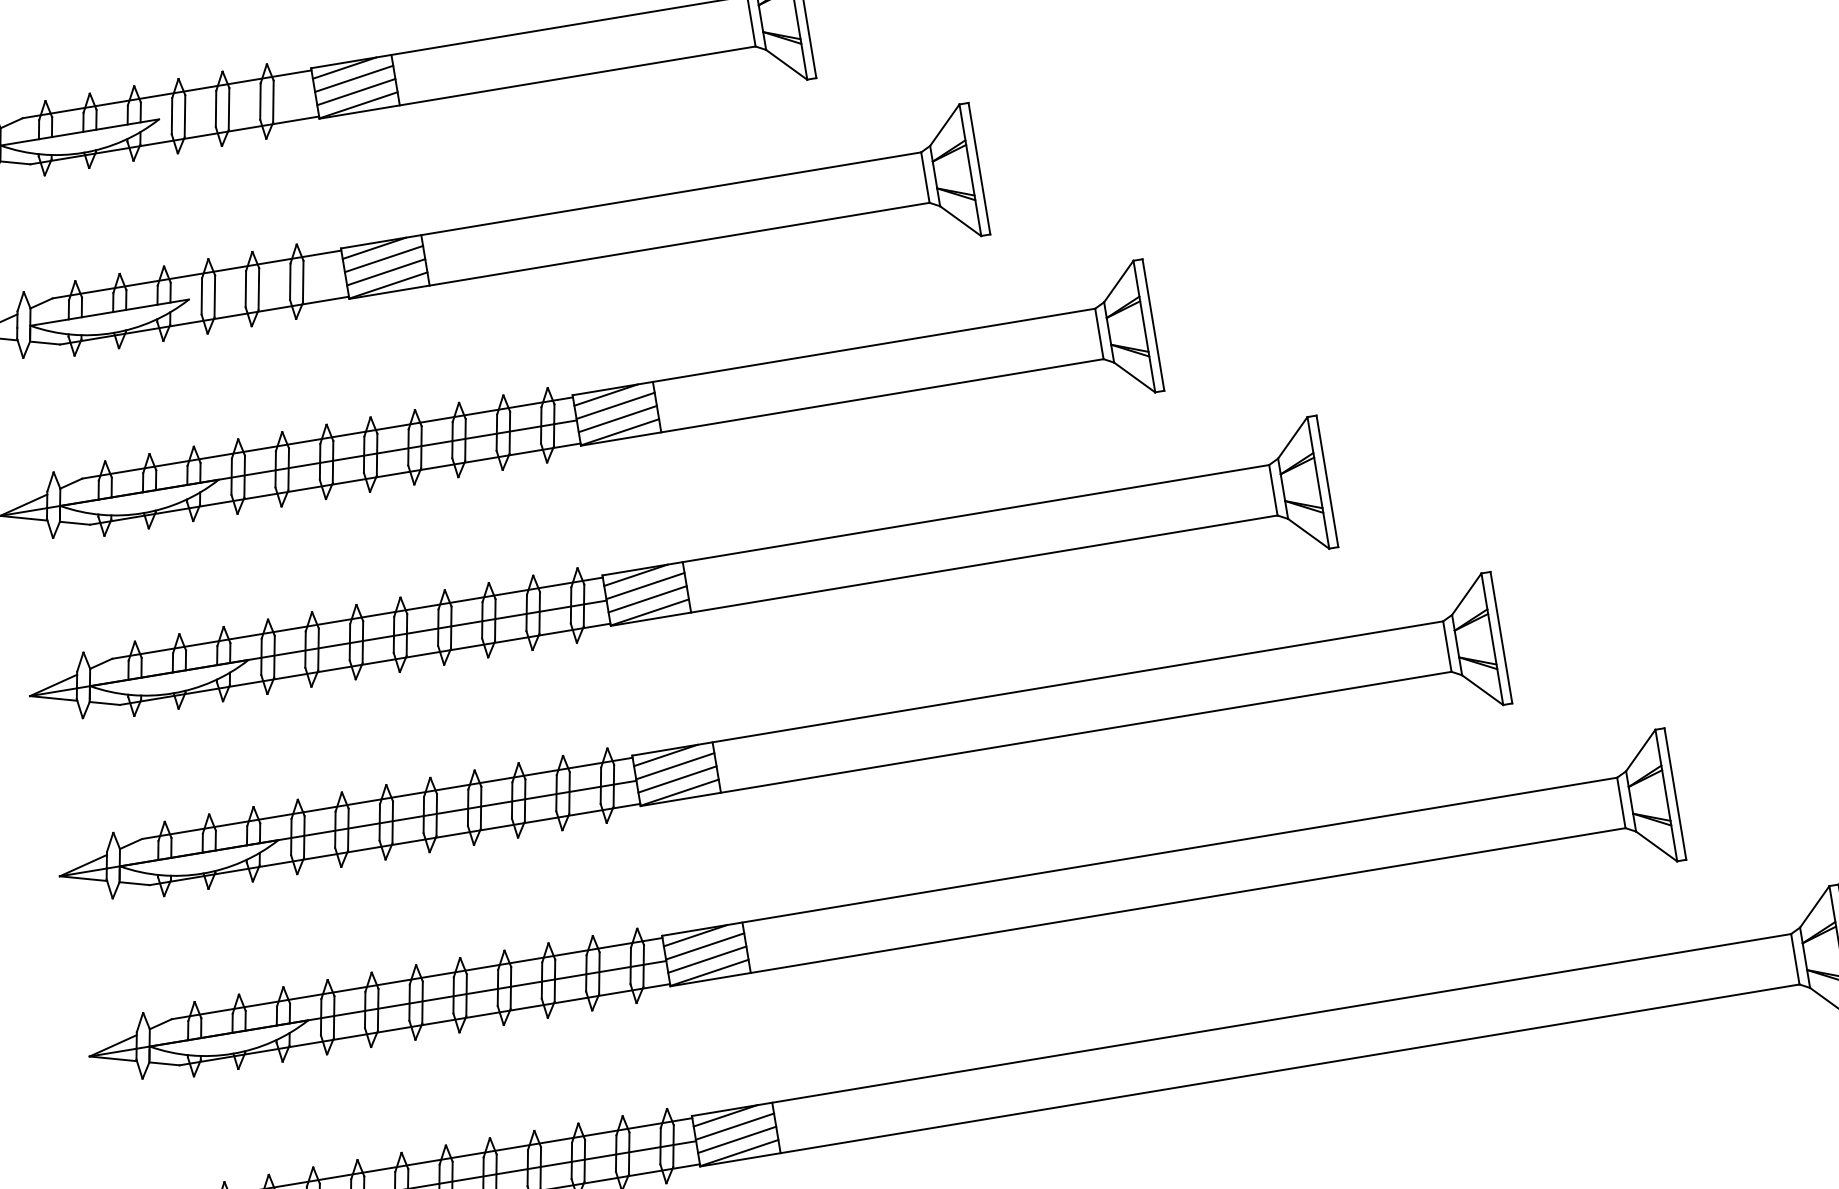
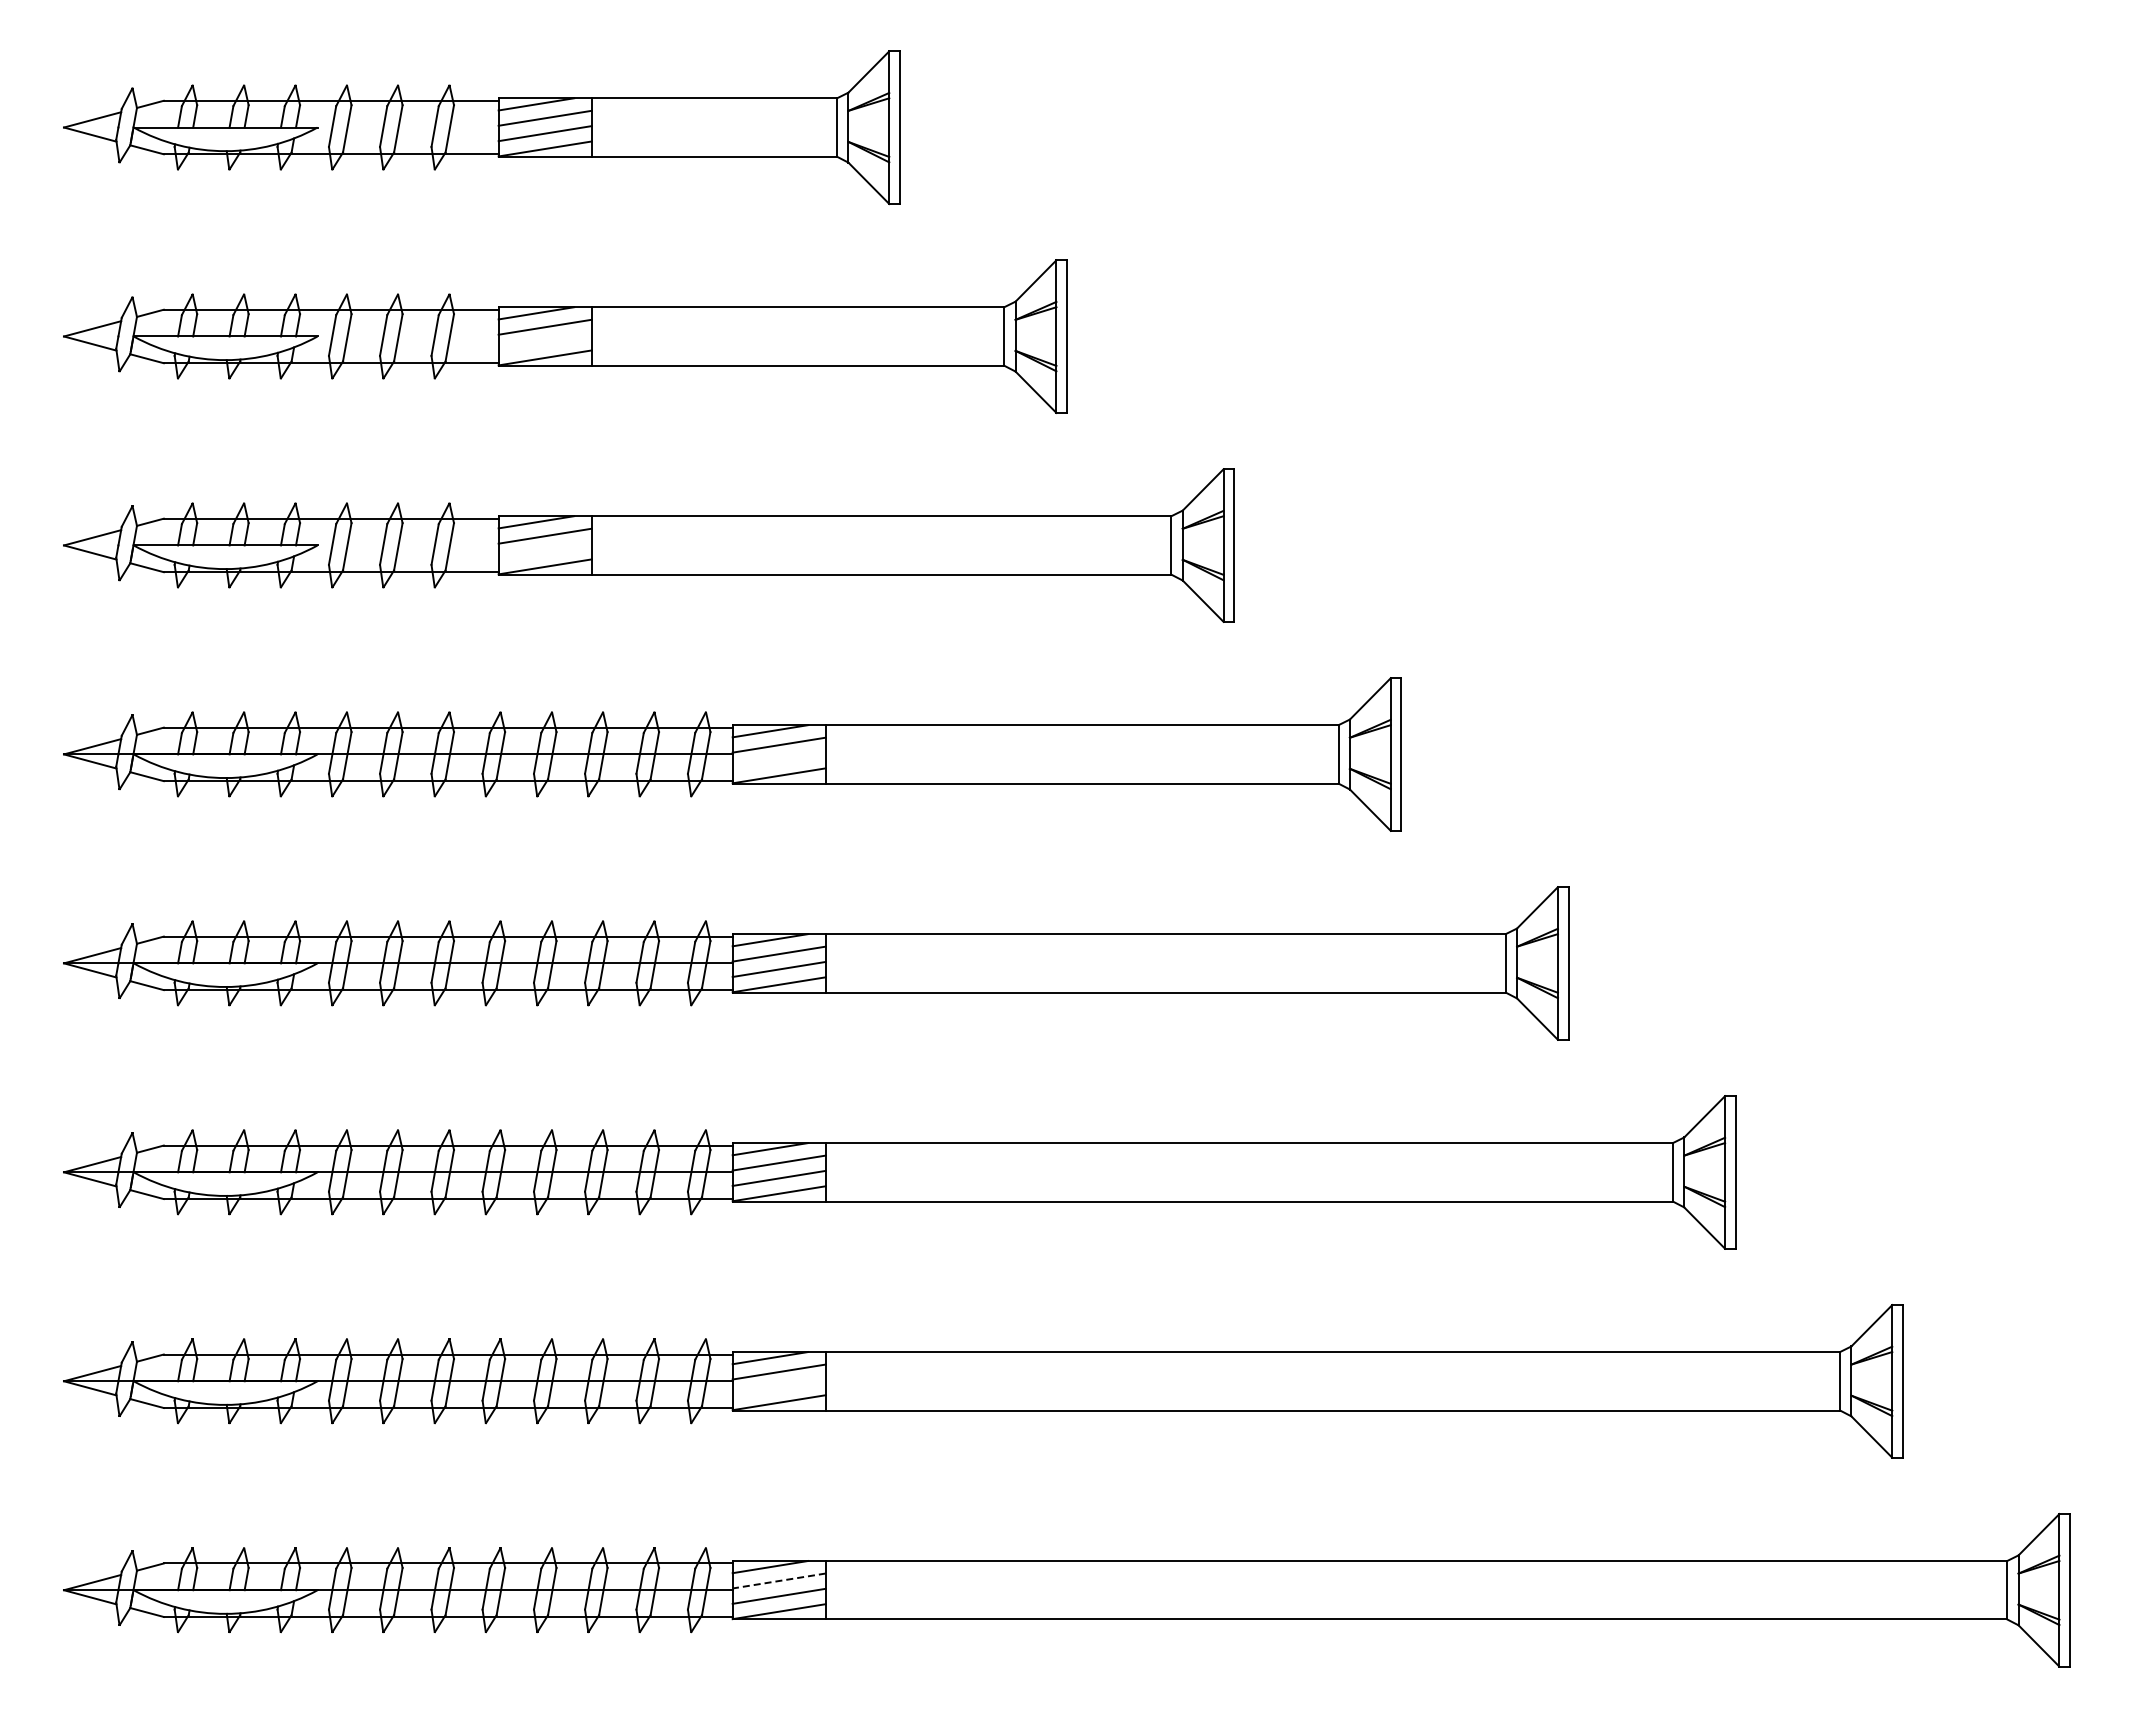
line: (355, 92) -> (544, 342), removed
line: (385, 272) -> (544, 551), removed
line: (617, 419) -> (778, 760), removed
line: (706, 959) -> (778, 1386), removed
line: (734, 1127) -> (778, 1581), solid -> dashed

